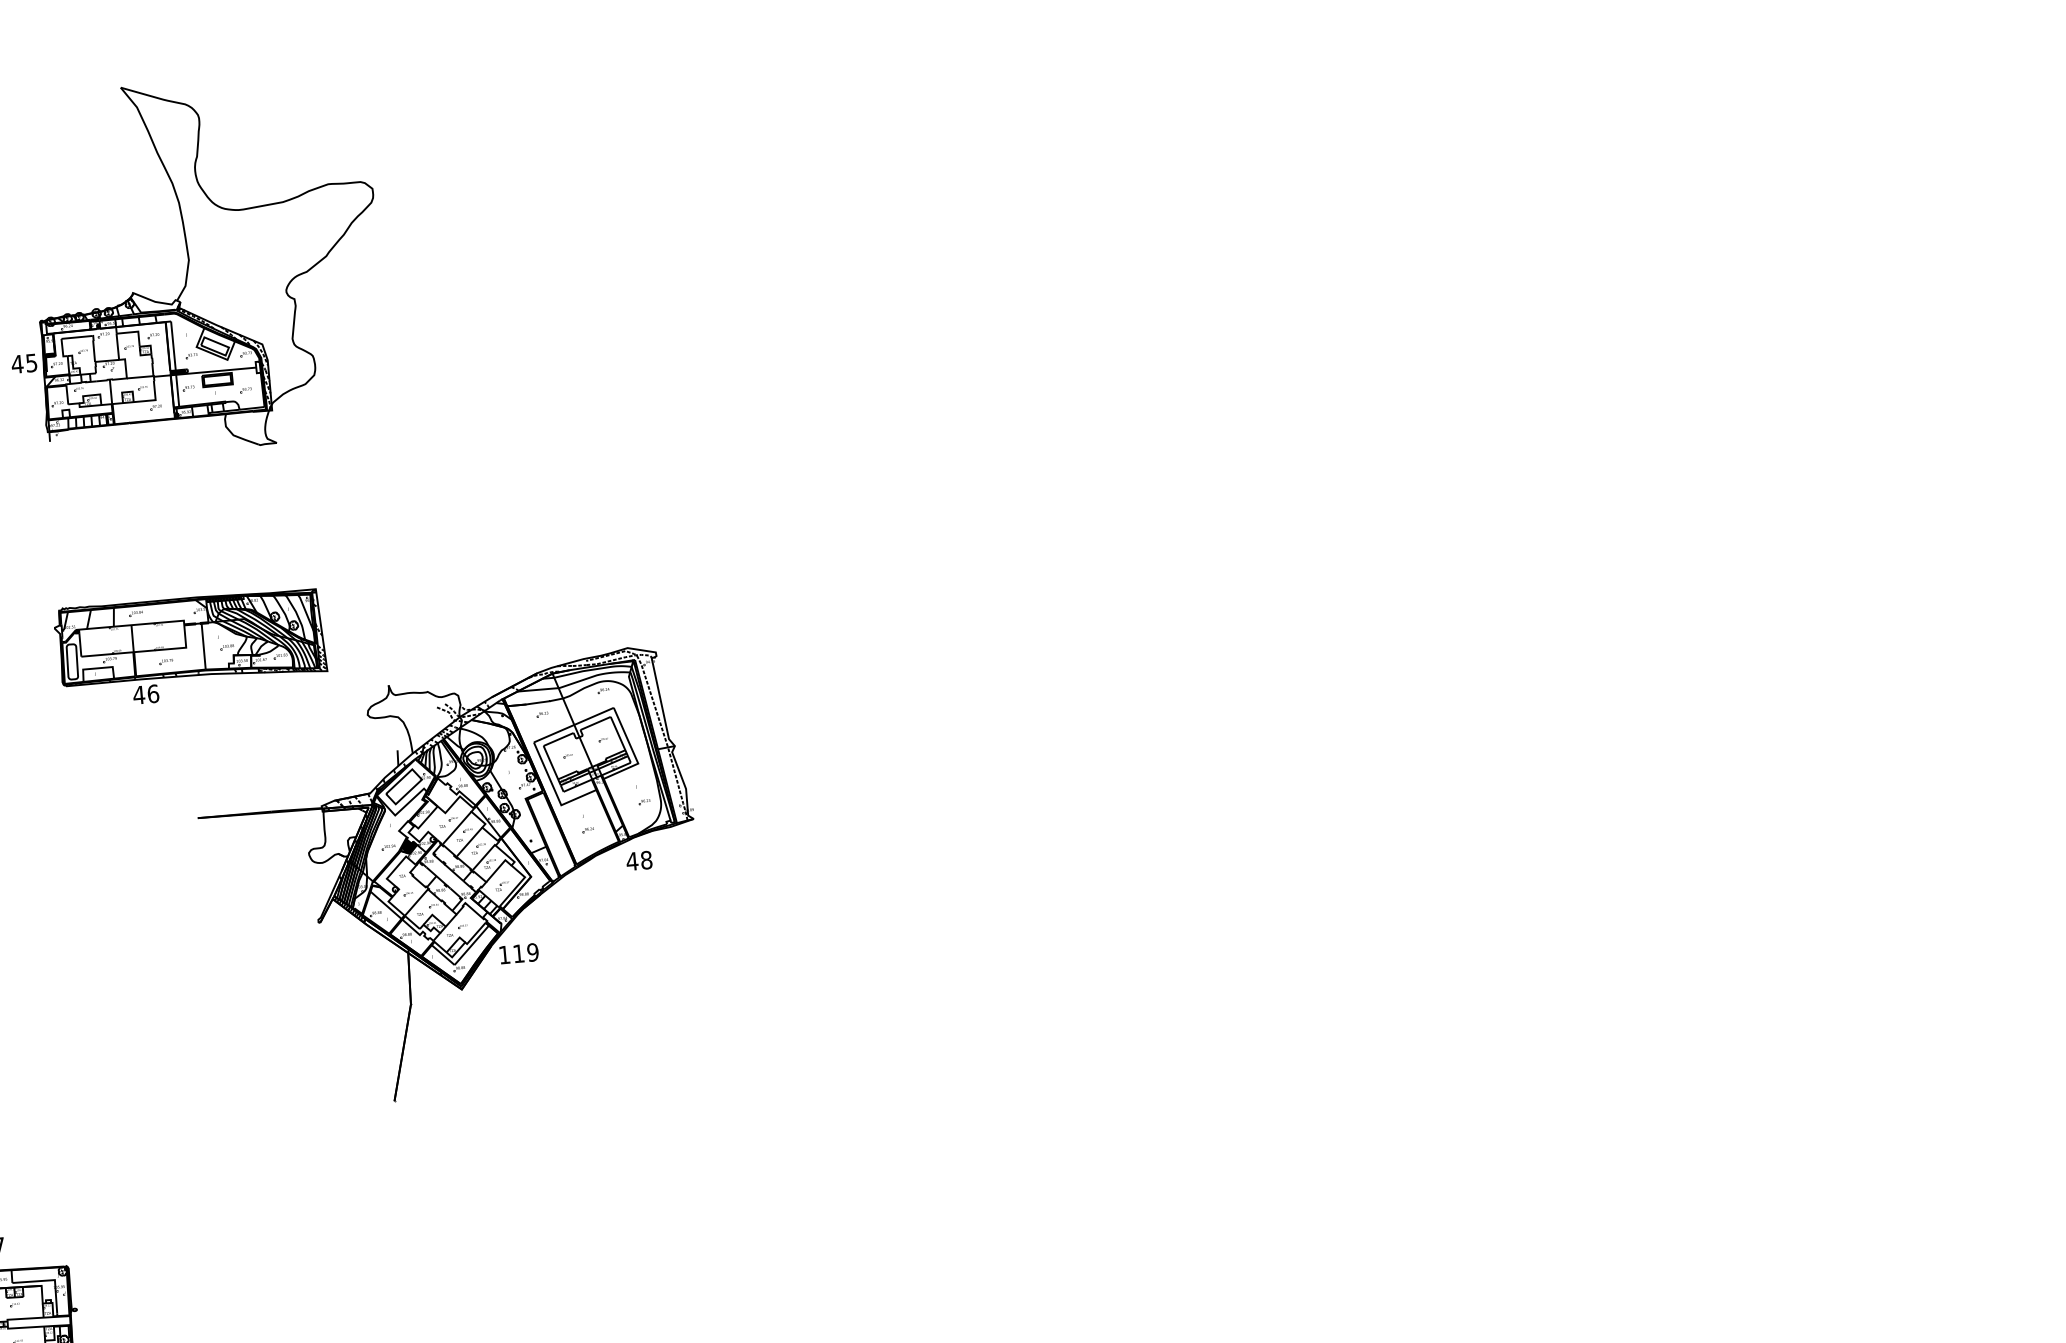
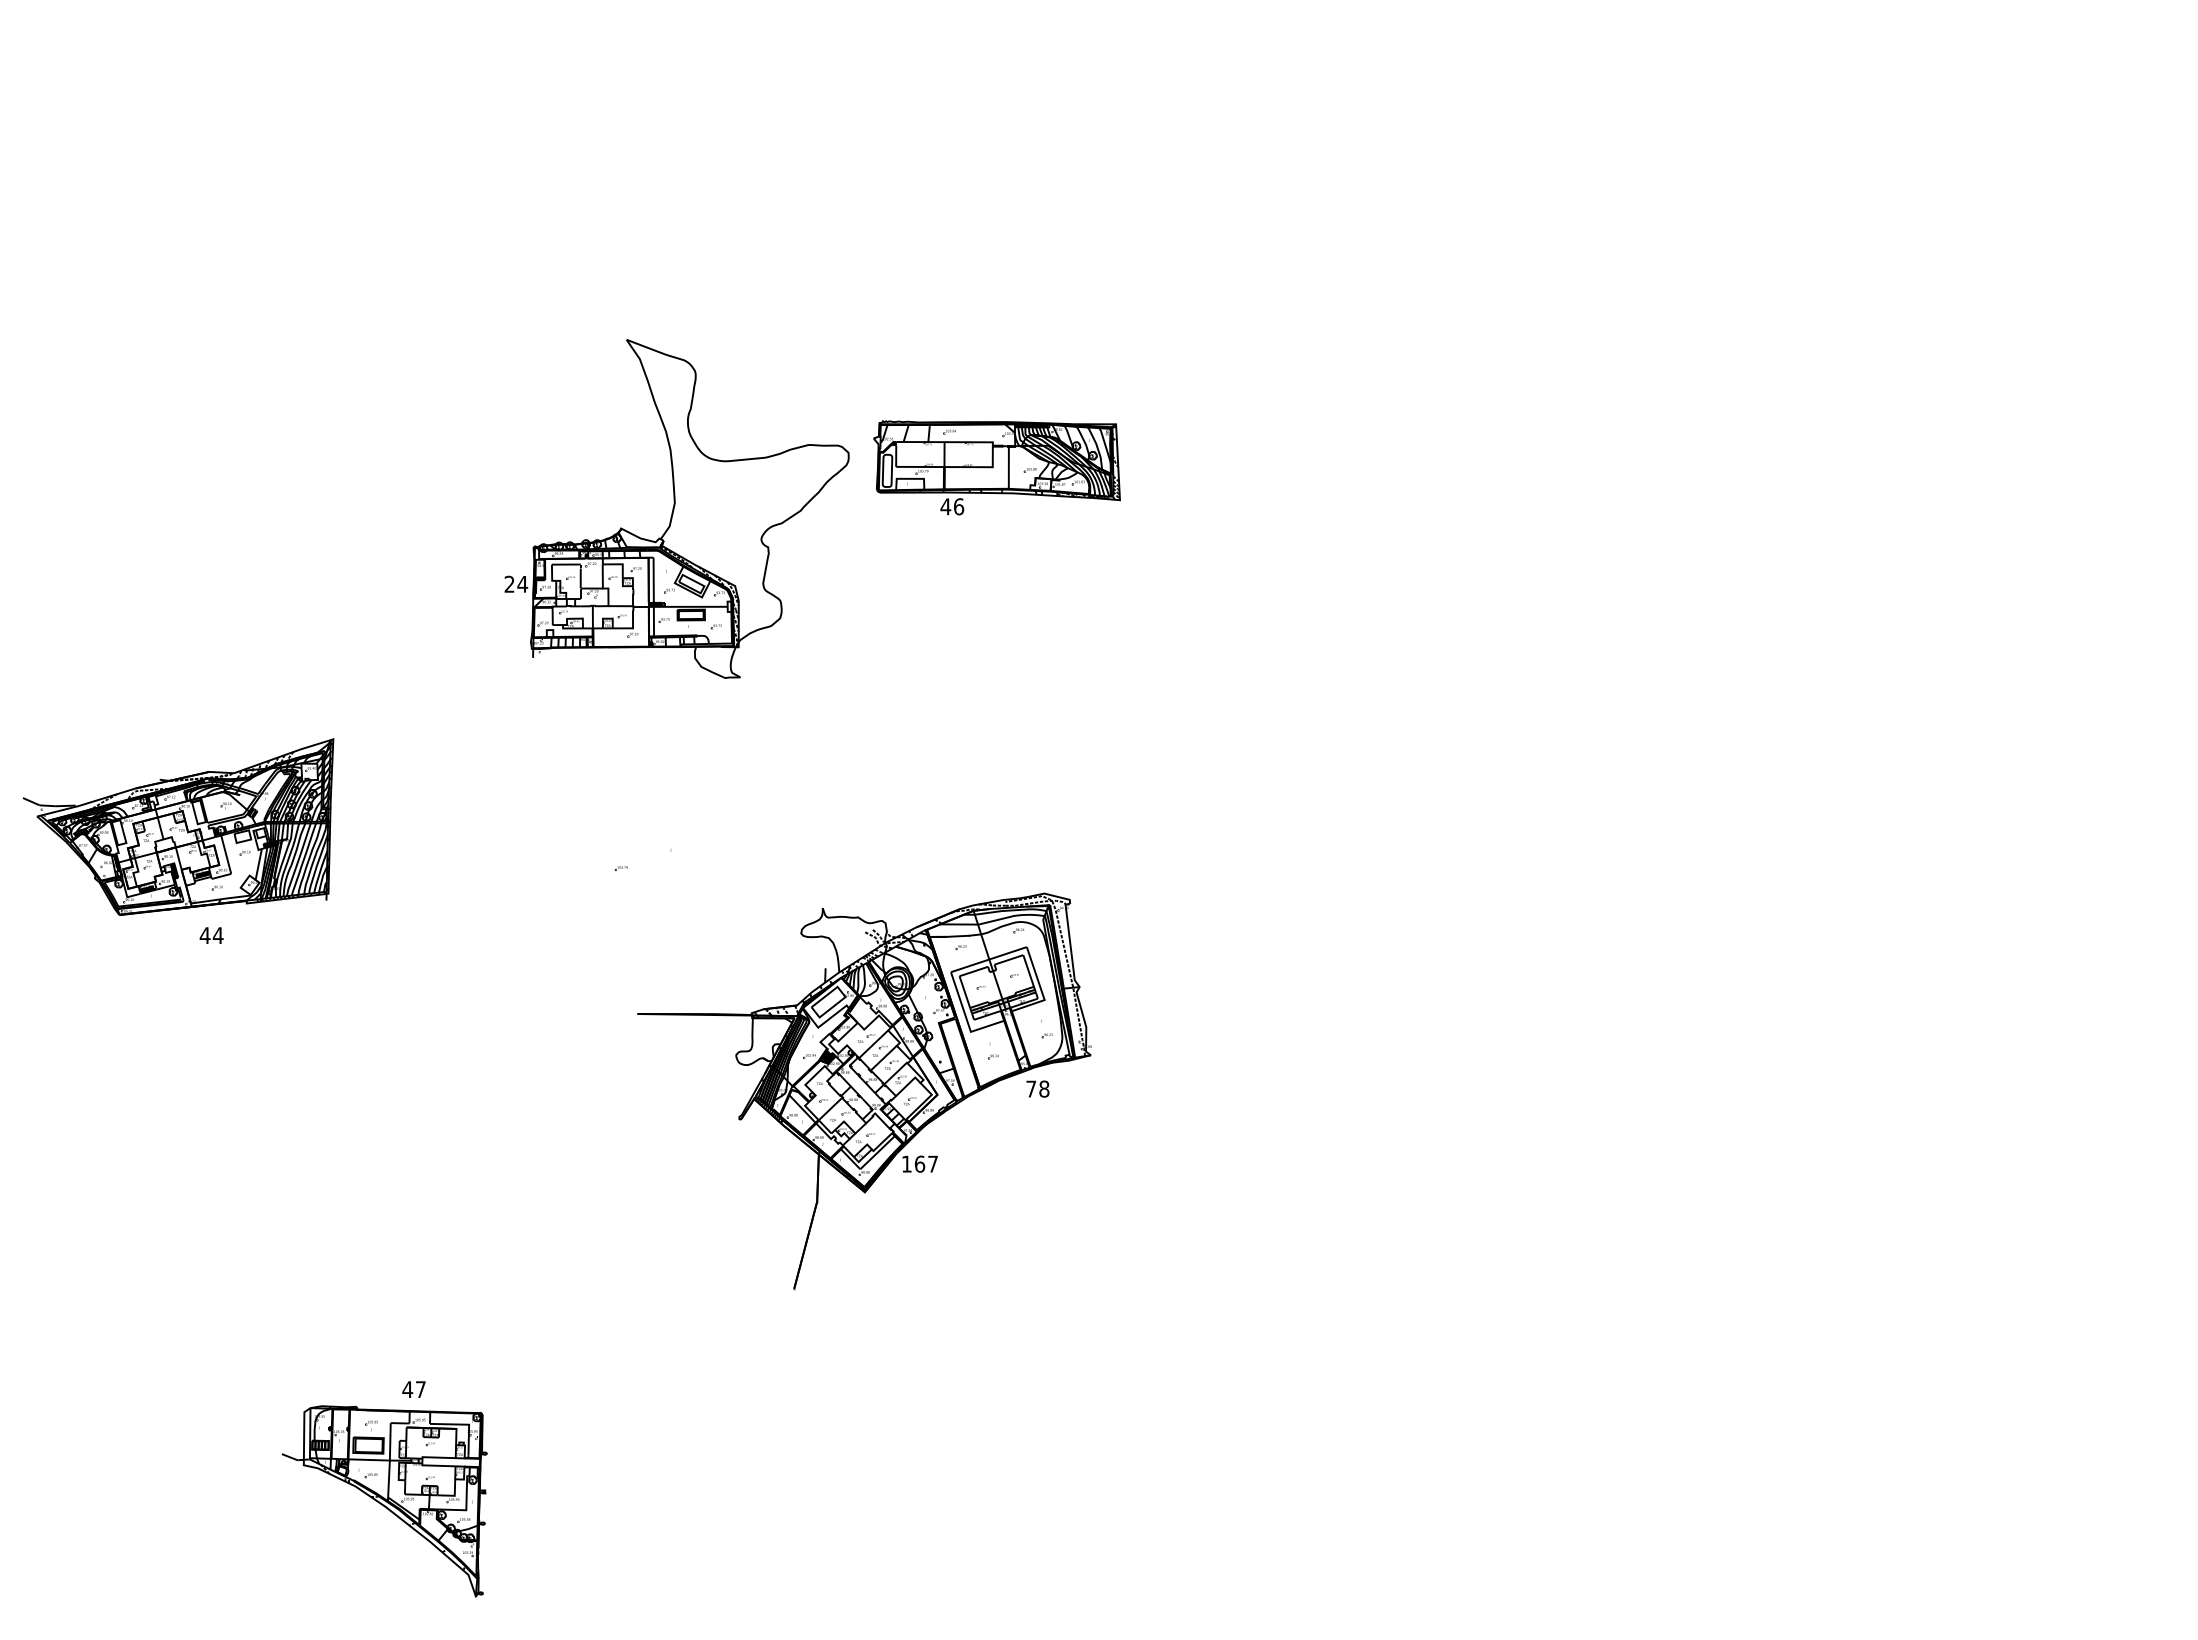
text: (24, 362) -> (516, 583), 45 -> 24
part: (190, 647) -> (996, 467), moved
text: (631, 860) -> (1030, 1088), 48 -> 78
text: (525, 952) -> (926, 1163), 119 -> 167

